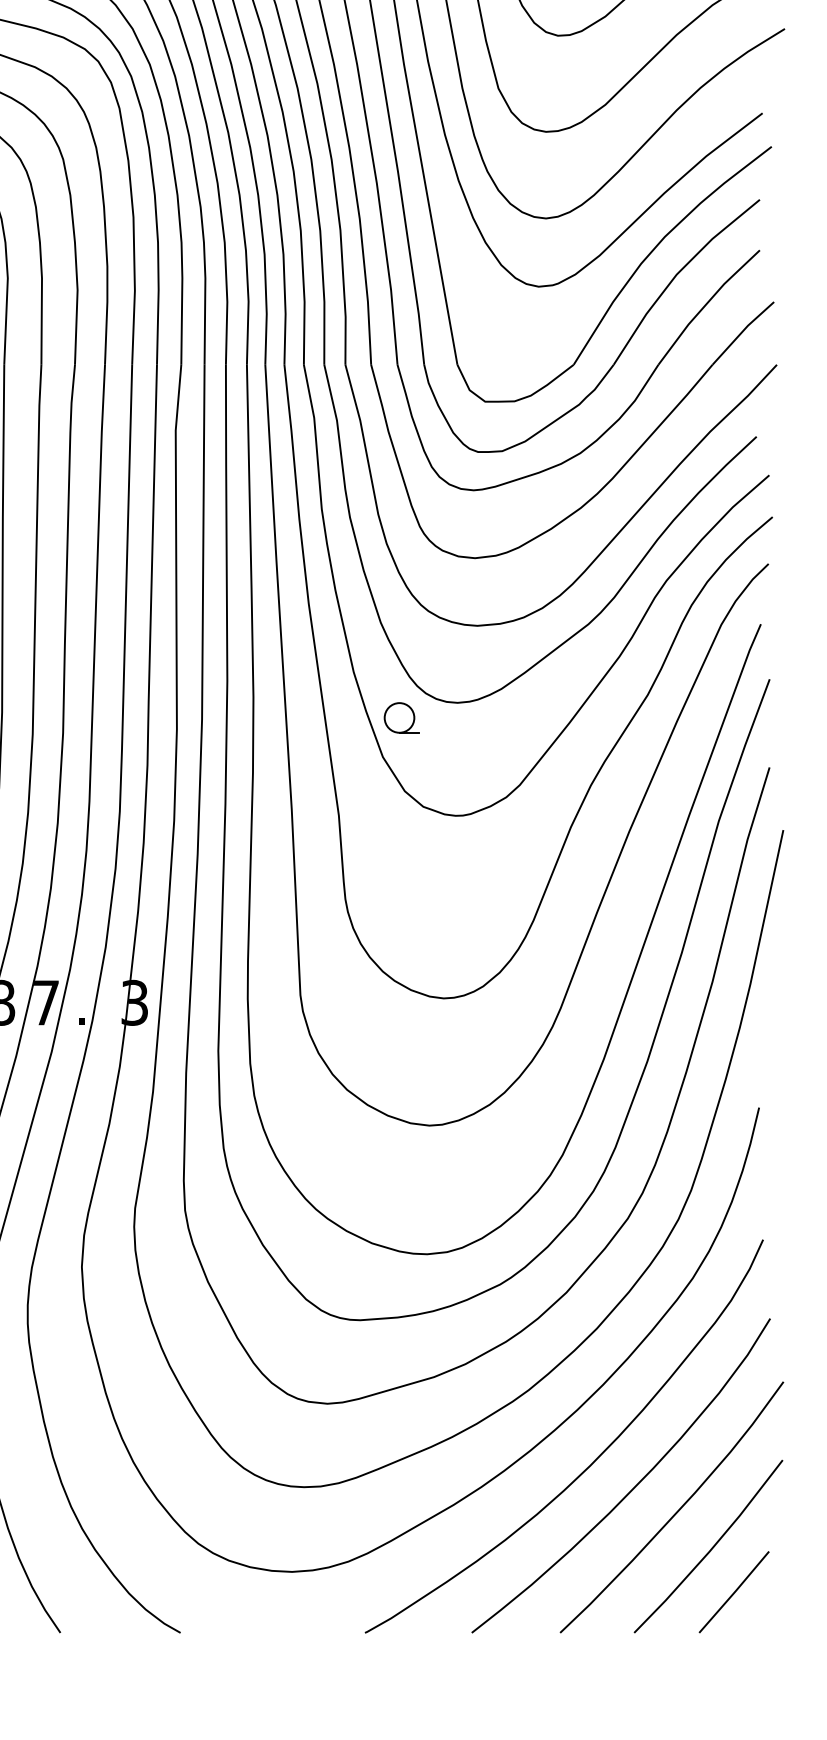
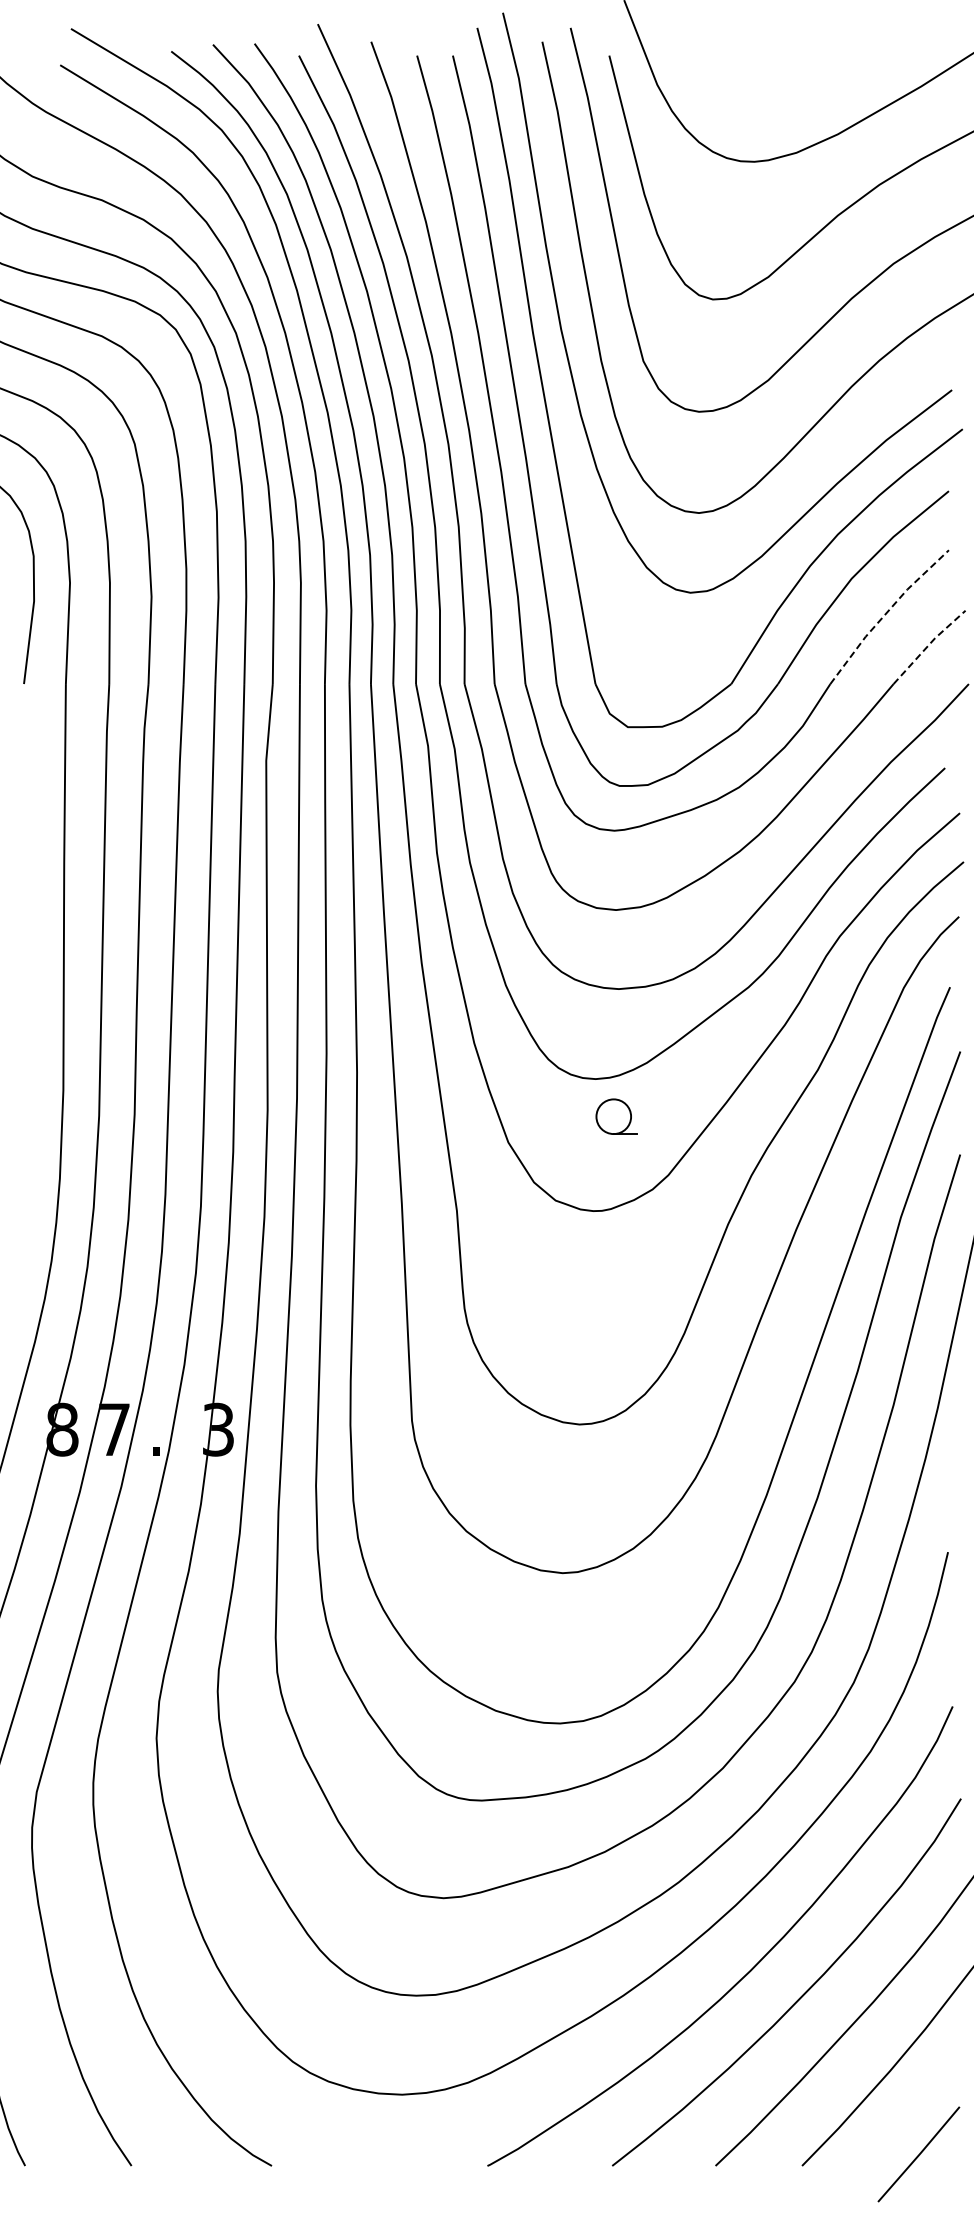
line: (706, 304) -> (886, 613), solid -> dashed
line: (743, 330) -> (929, 644), solid -> dashed
part: (401, 717) -> (616, 1116), moved
line: (733, 1592) -> (918, 2154), moved

